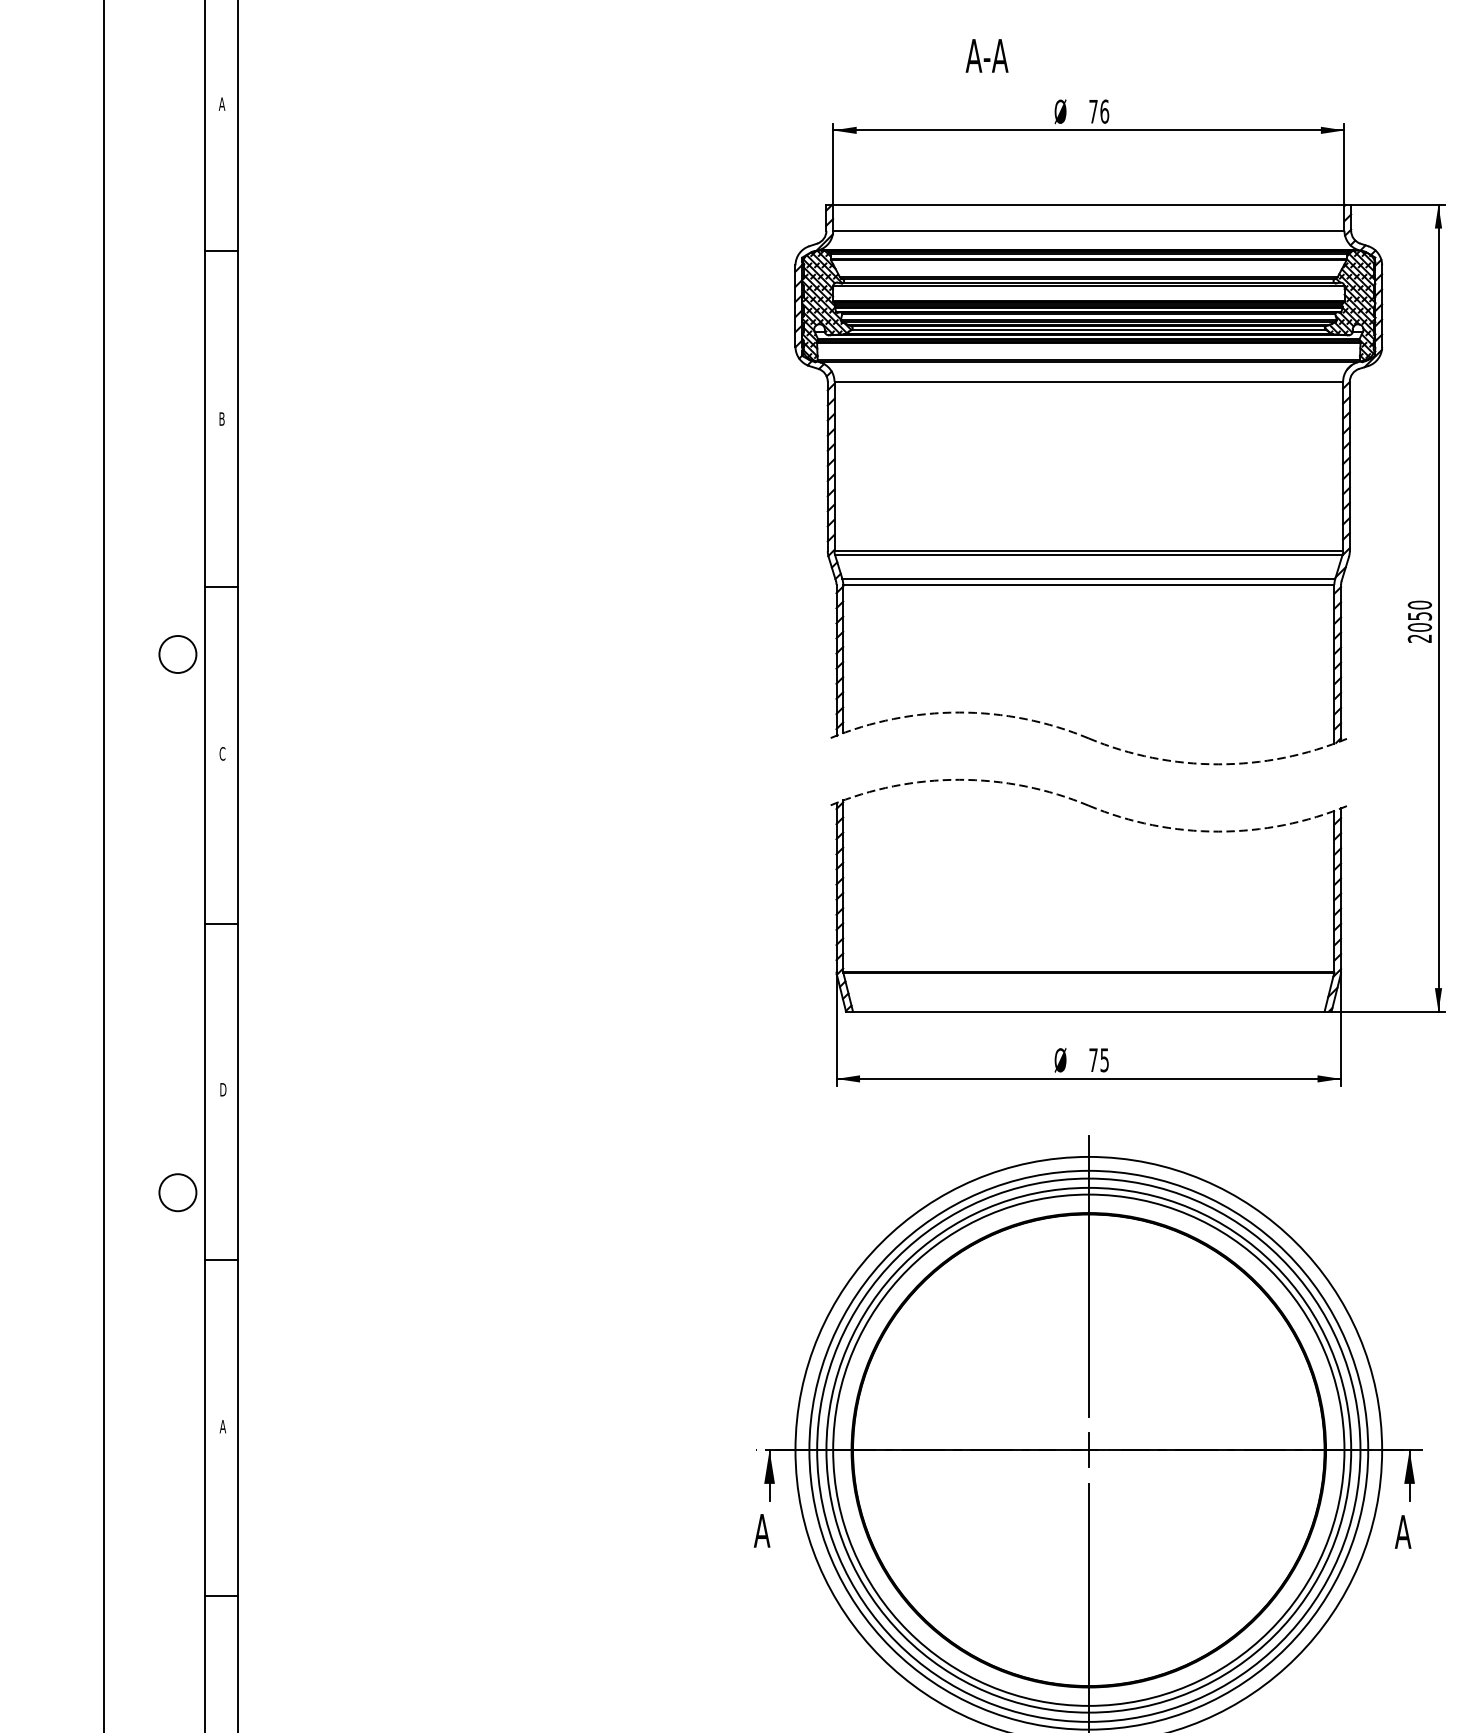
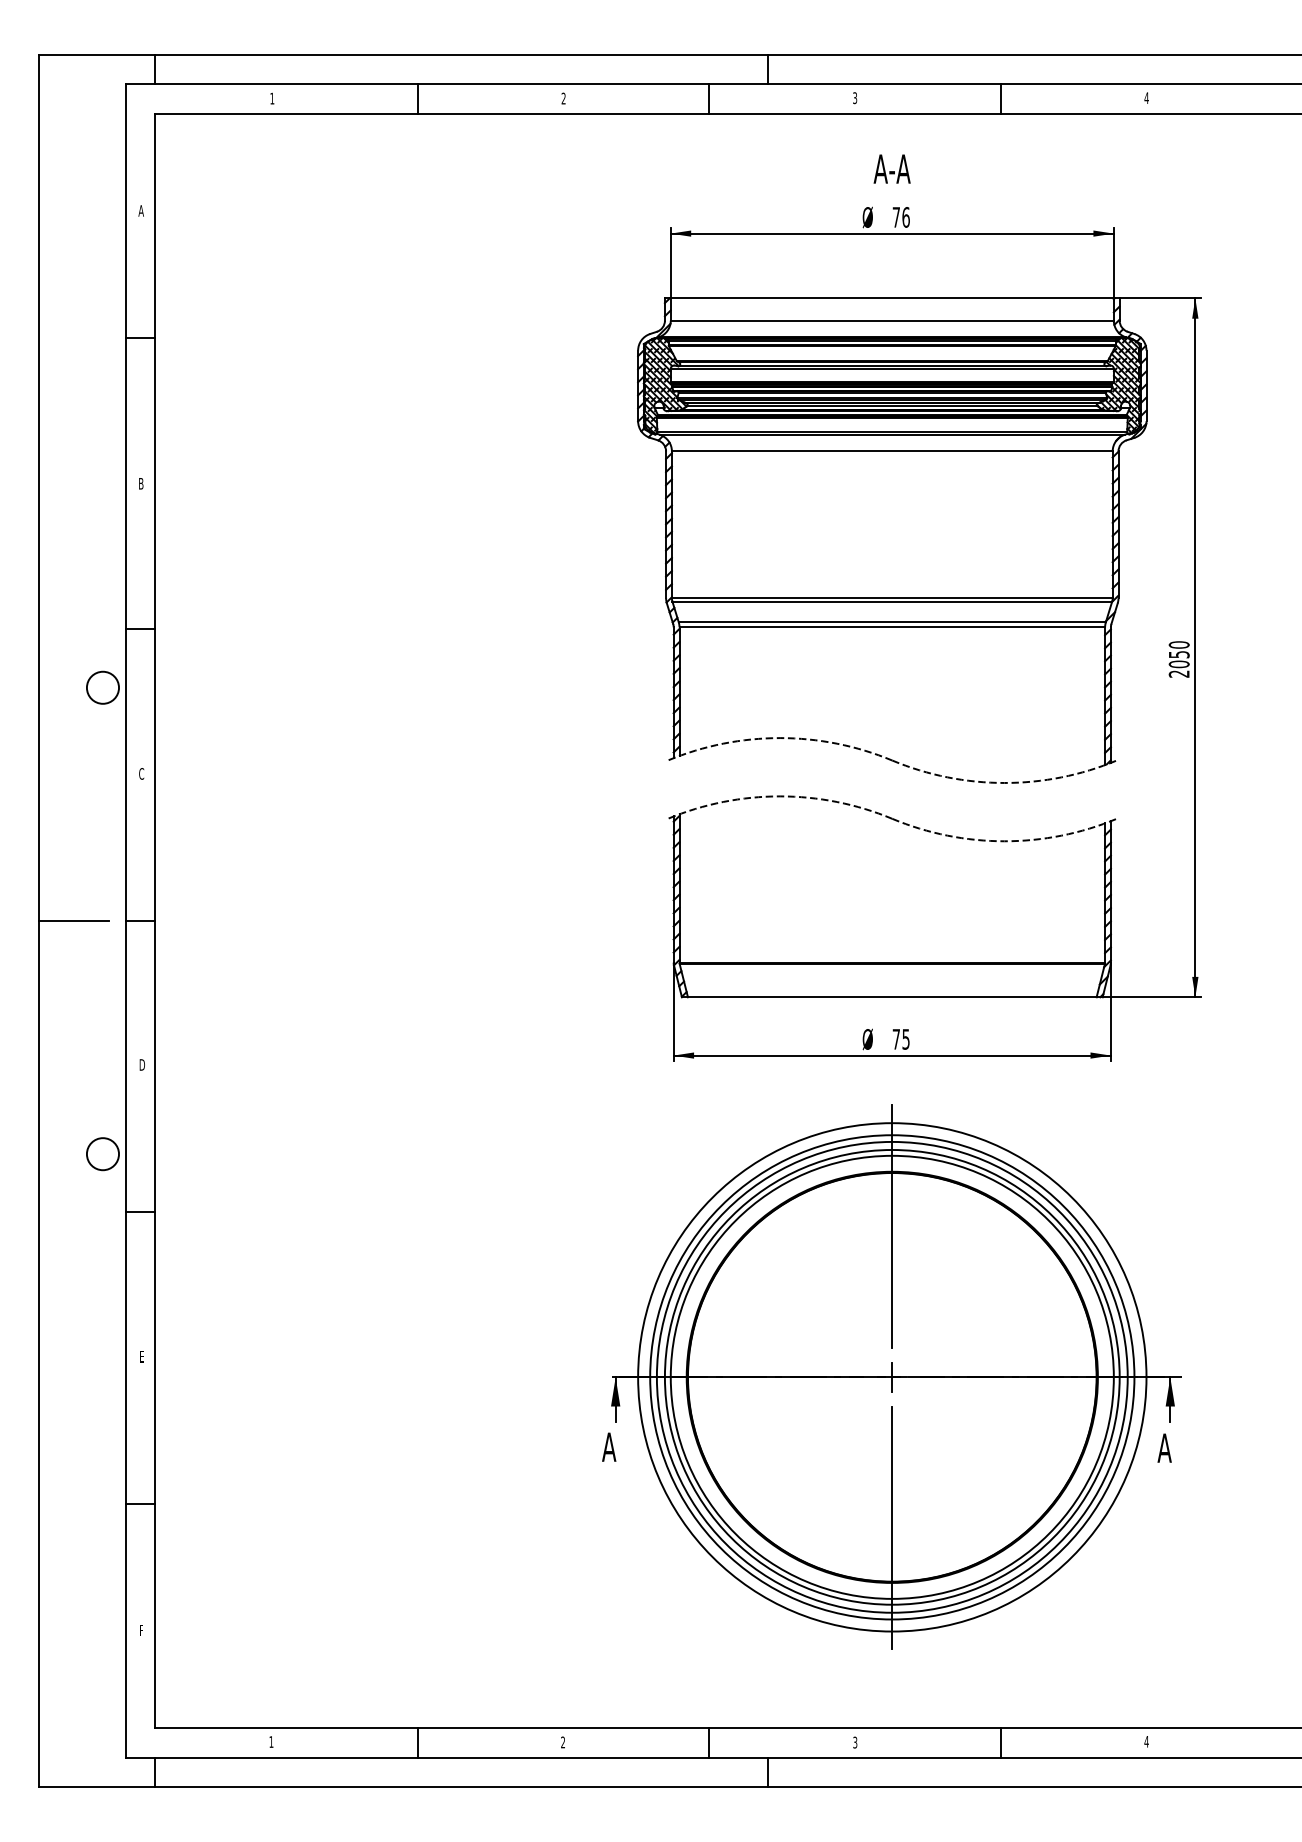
text: (986, 55) -> (891, 168), moved
line: (143, 924) -> (73, 921), added
text: (222, 1426) -> (141, 1356), A -> E

